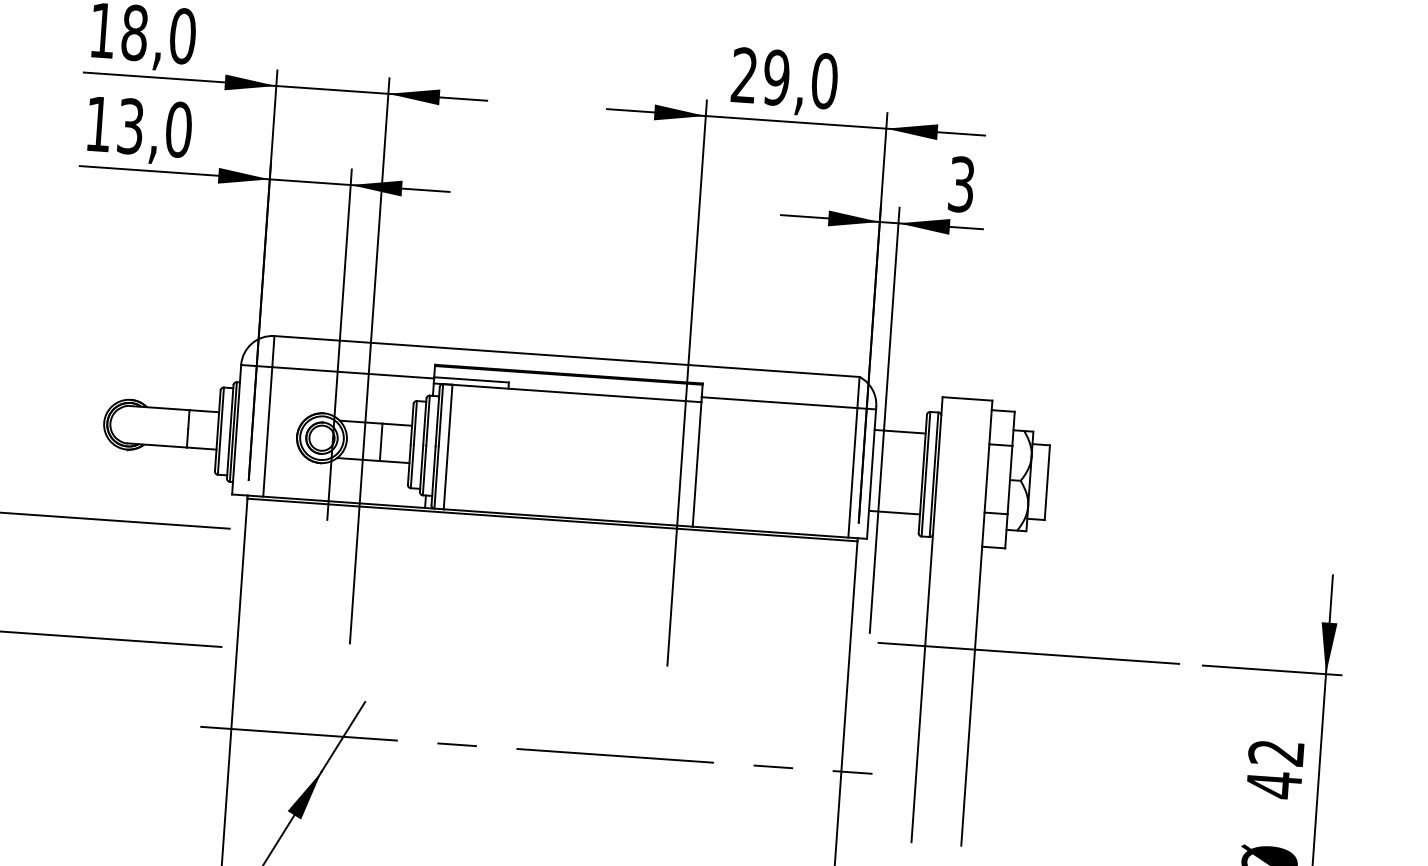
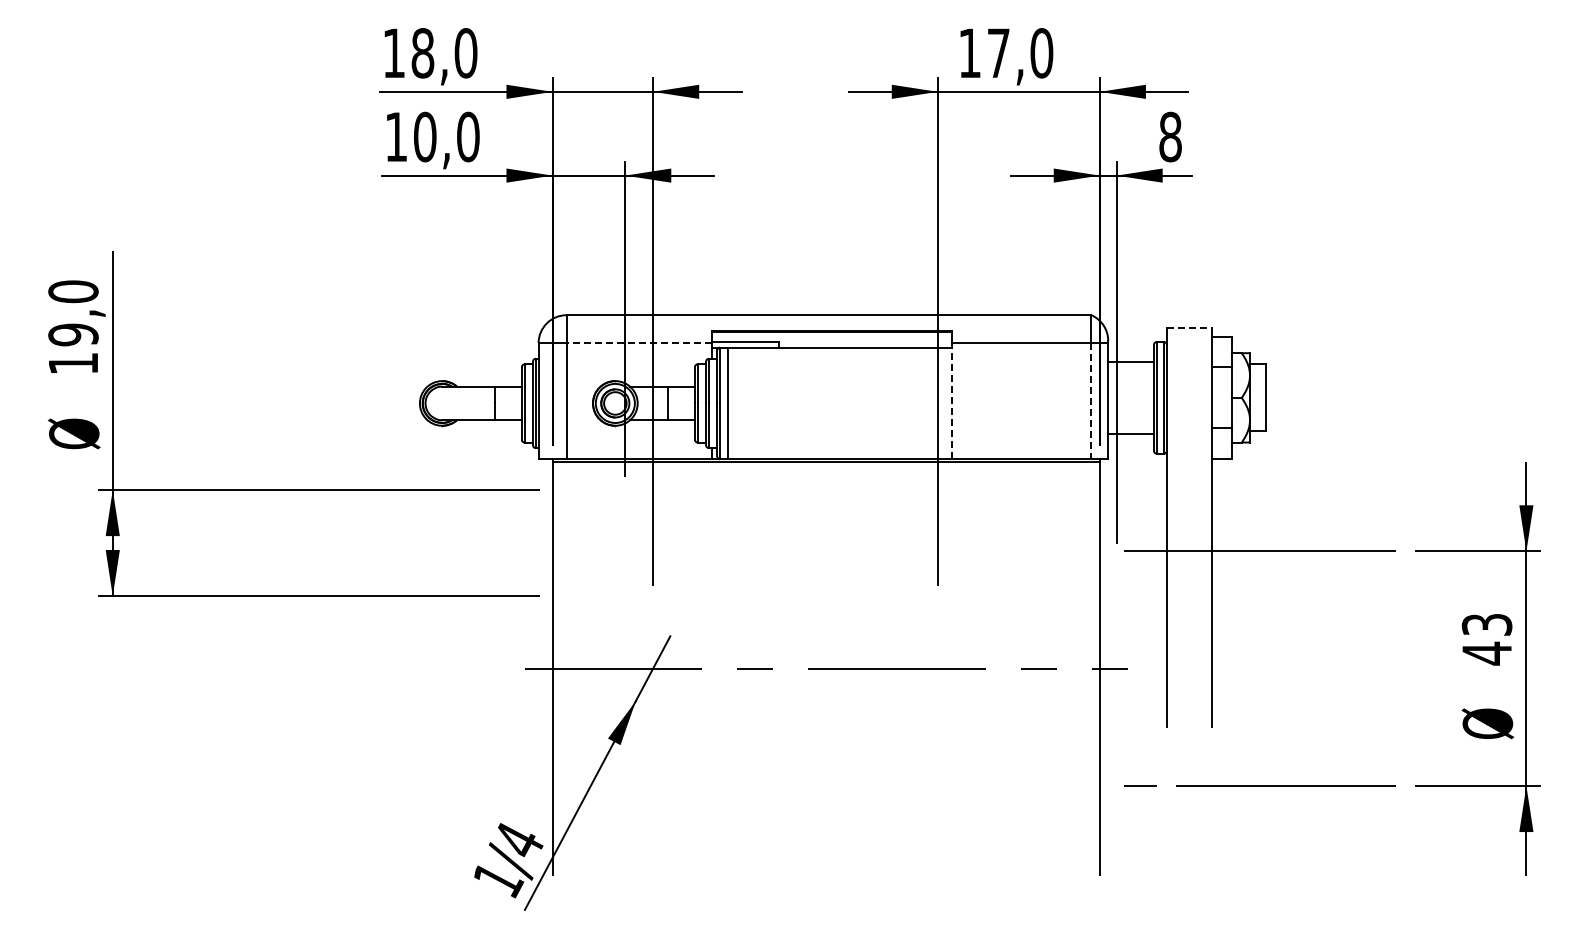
text: (760, 76) -> (984, 53), 29,0 -> 17,0
text: (131, 125) -> (425, 136), 13,0 -> 10,0
text: (961, 183) -> (1170, 136), 3 -> 8
line: (353, 373) -> (639, 343), solid -> dashed
line: (967, 399) -> (1189, 328), solid -> dashed
line: (696, 464) -> (951, 403), solid -> dashed
line: (852, 473) -> (1091, 401), solid -> dashed
text: (1276, 752) -> (1487, 624), 42 -> 43

